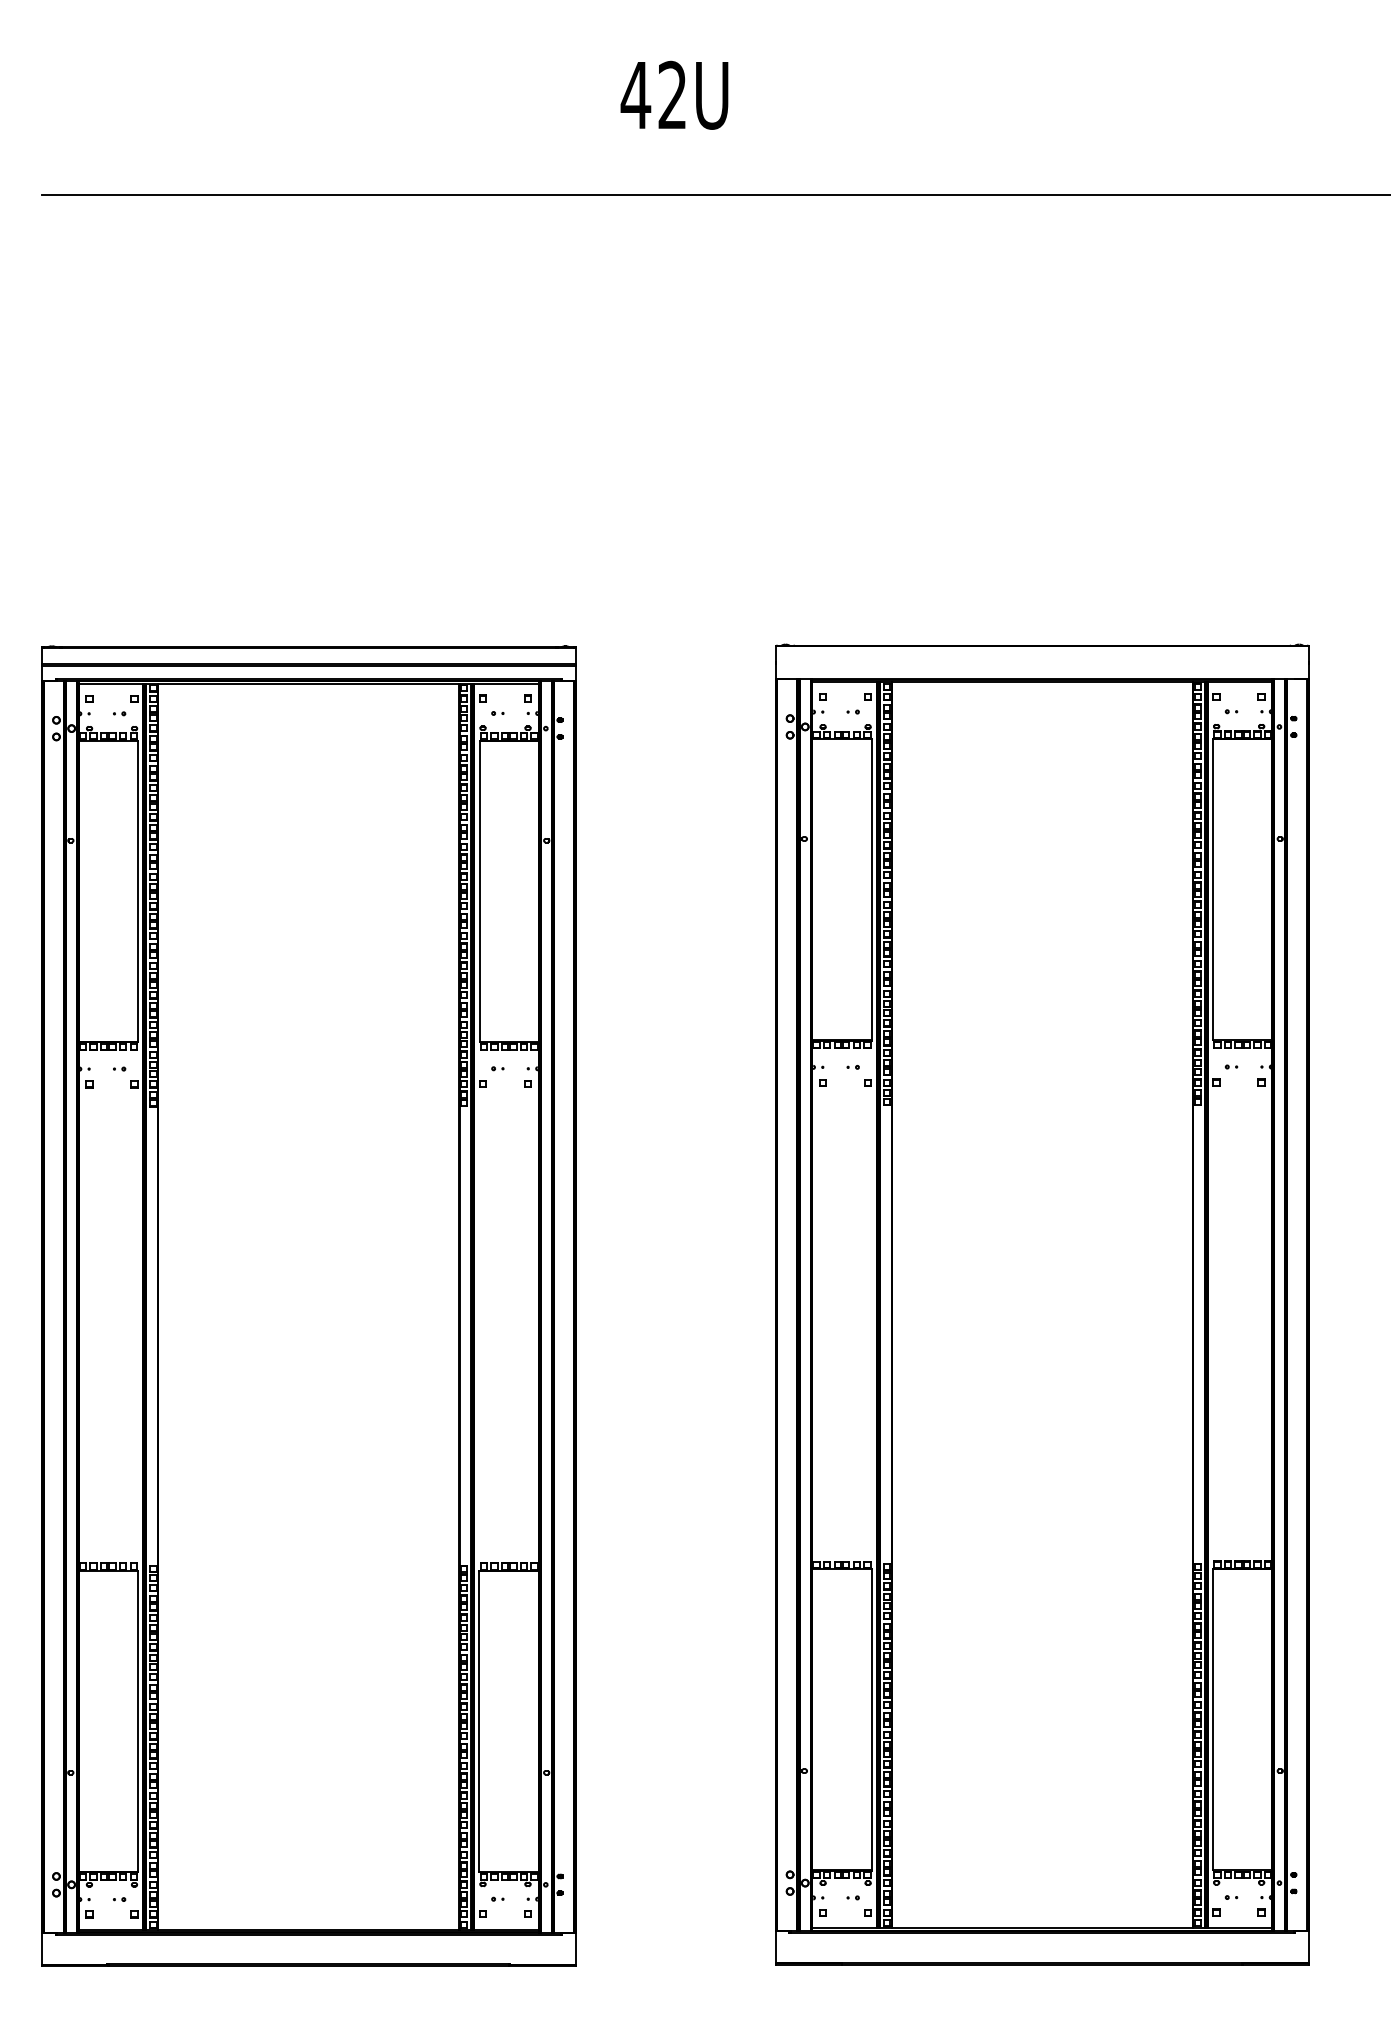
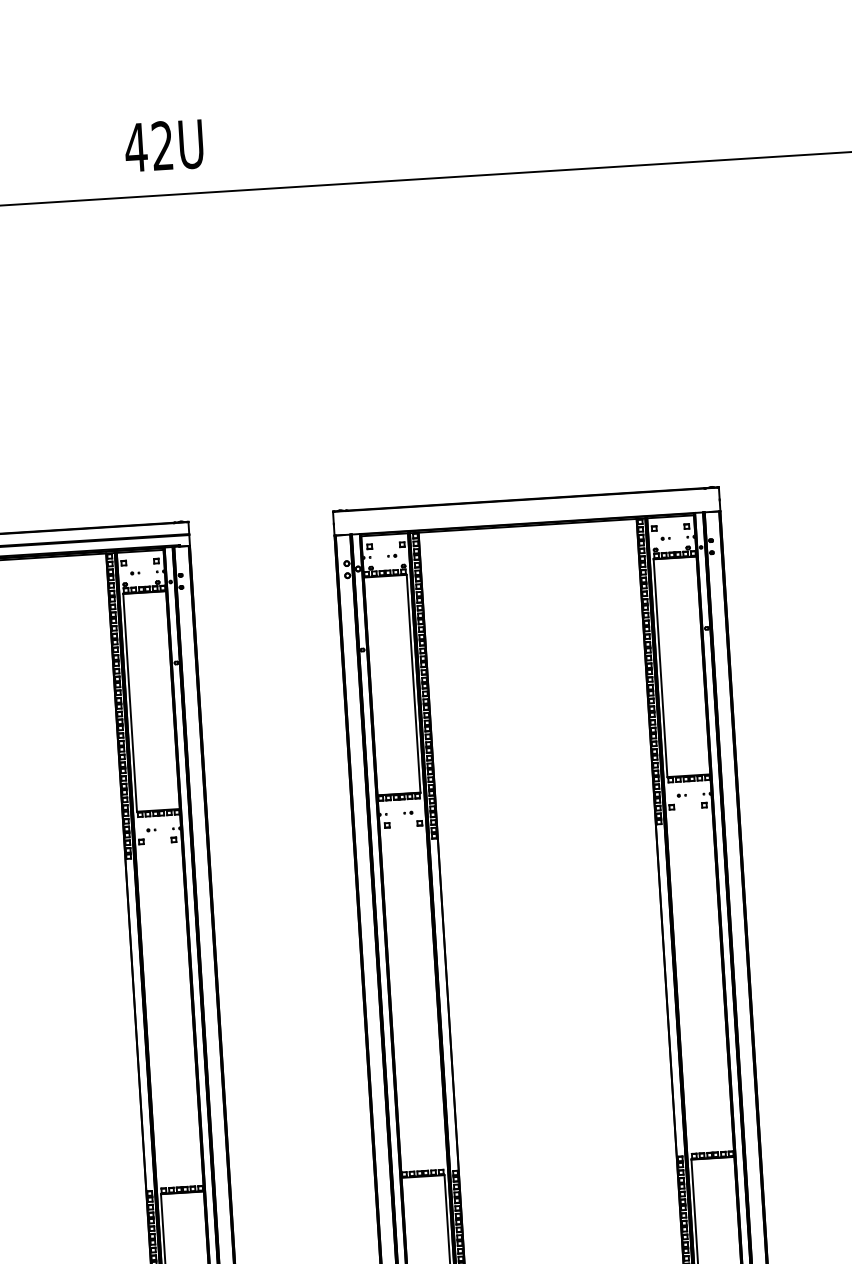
text: (674, 94) -> (164, 145), moved

